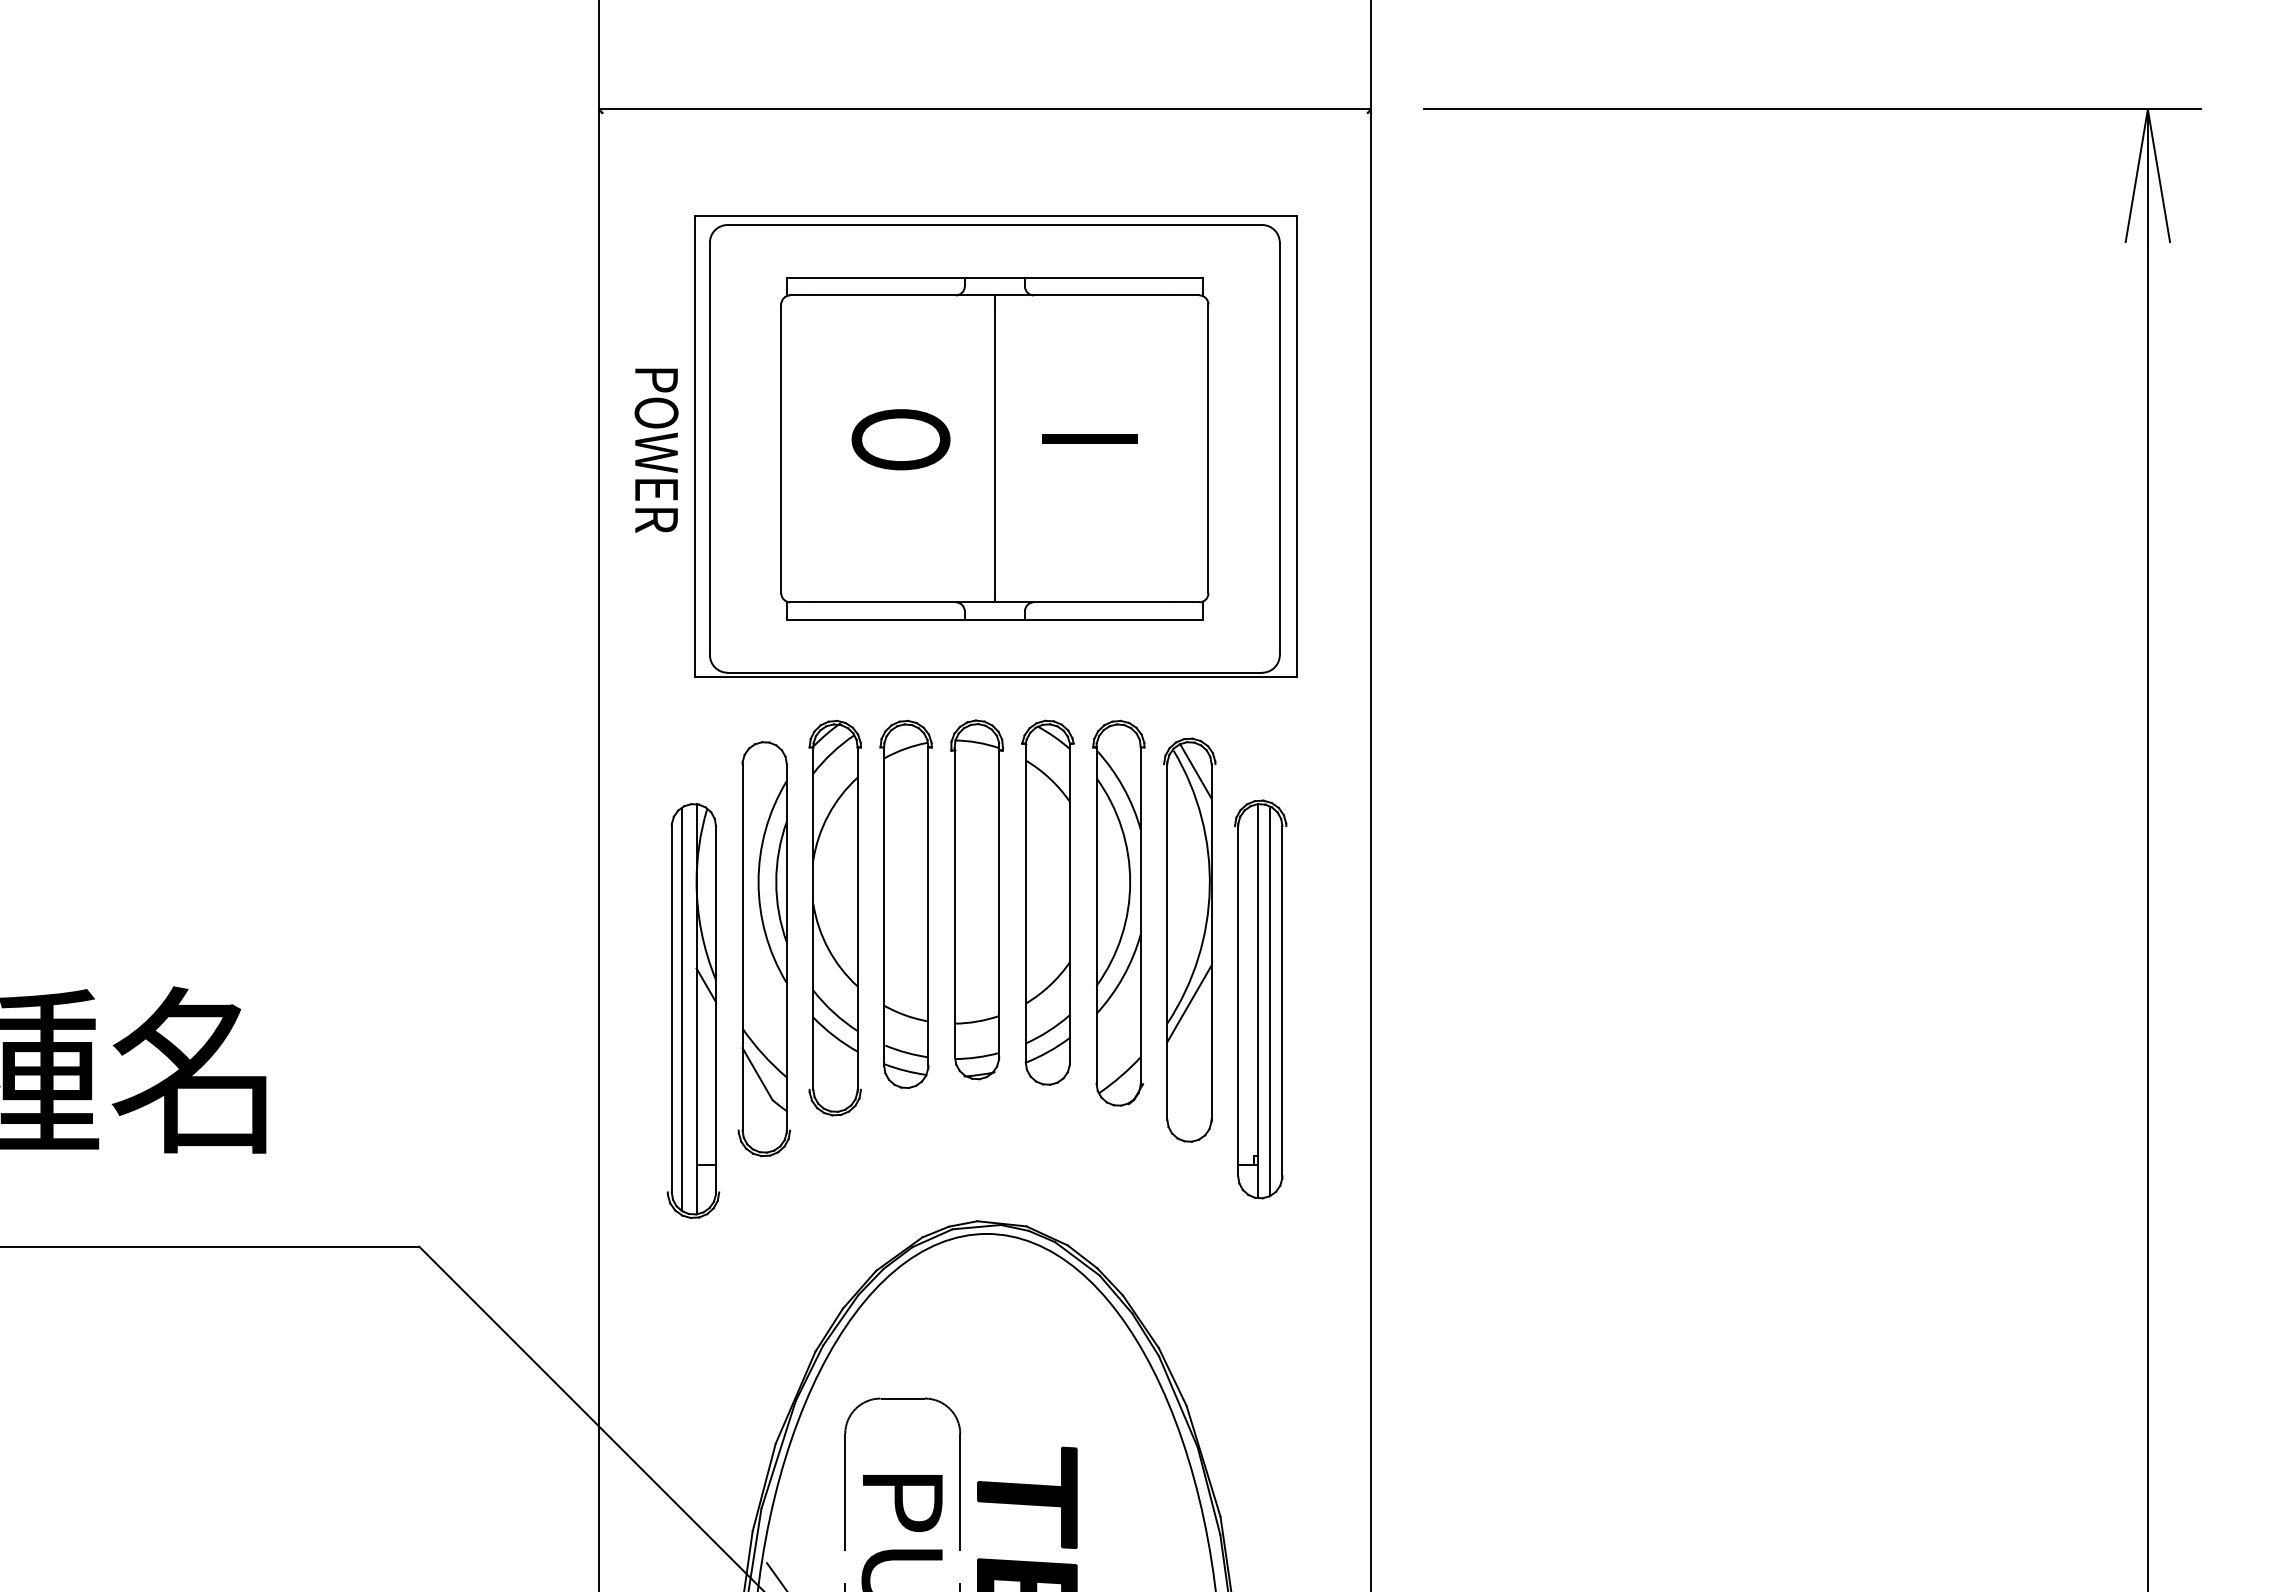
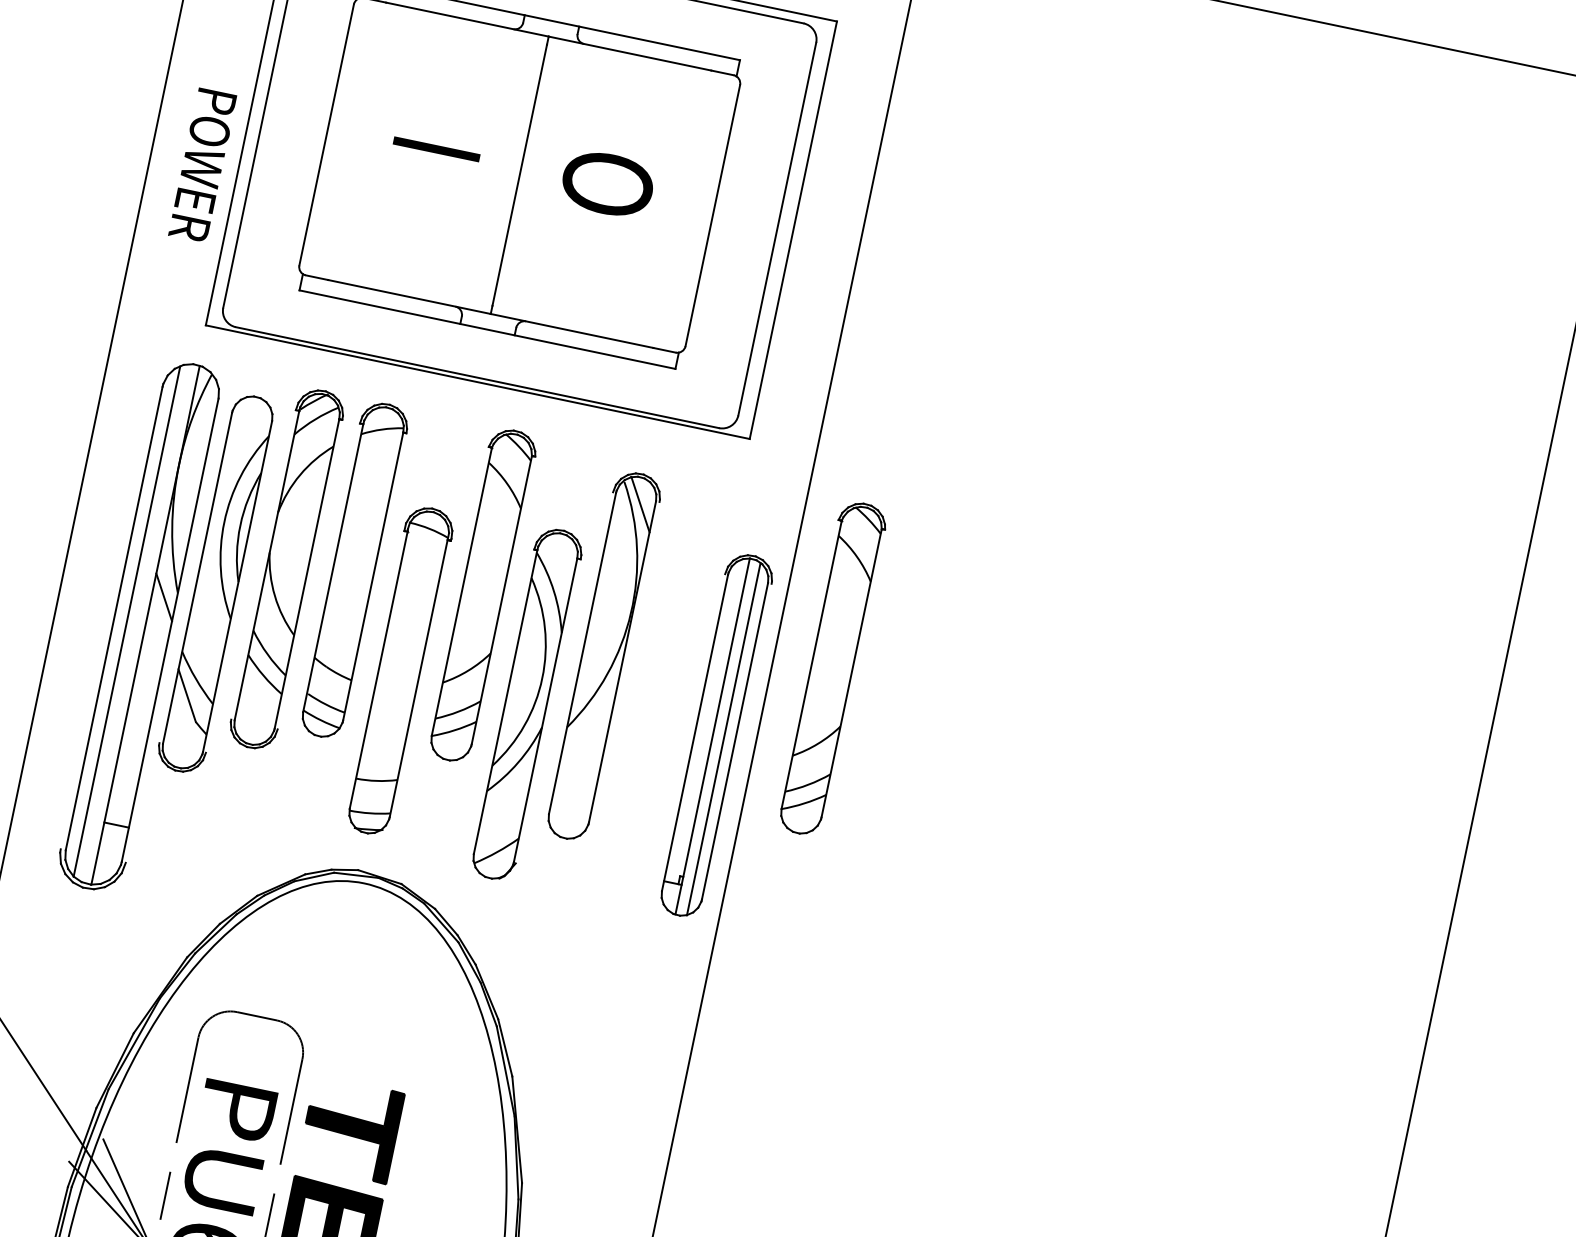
text: (1089, 438) -> (607, 183), I -> O
text: (900, 439) -> (436, 148), O -> I
text: (656, 450) -> (202, 165), moved
part: (976, 899) -> (398, 670), moved
part: (1434, 902) -> (831, 668), added
part: (1118, 912) -> (526, 703), moved
part: (1260, 999) -> (715, 735), moved
line: (1189, 1003) -> (590, 713), removed
part: (693, 1010) -> (141, 626), size x1.4

